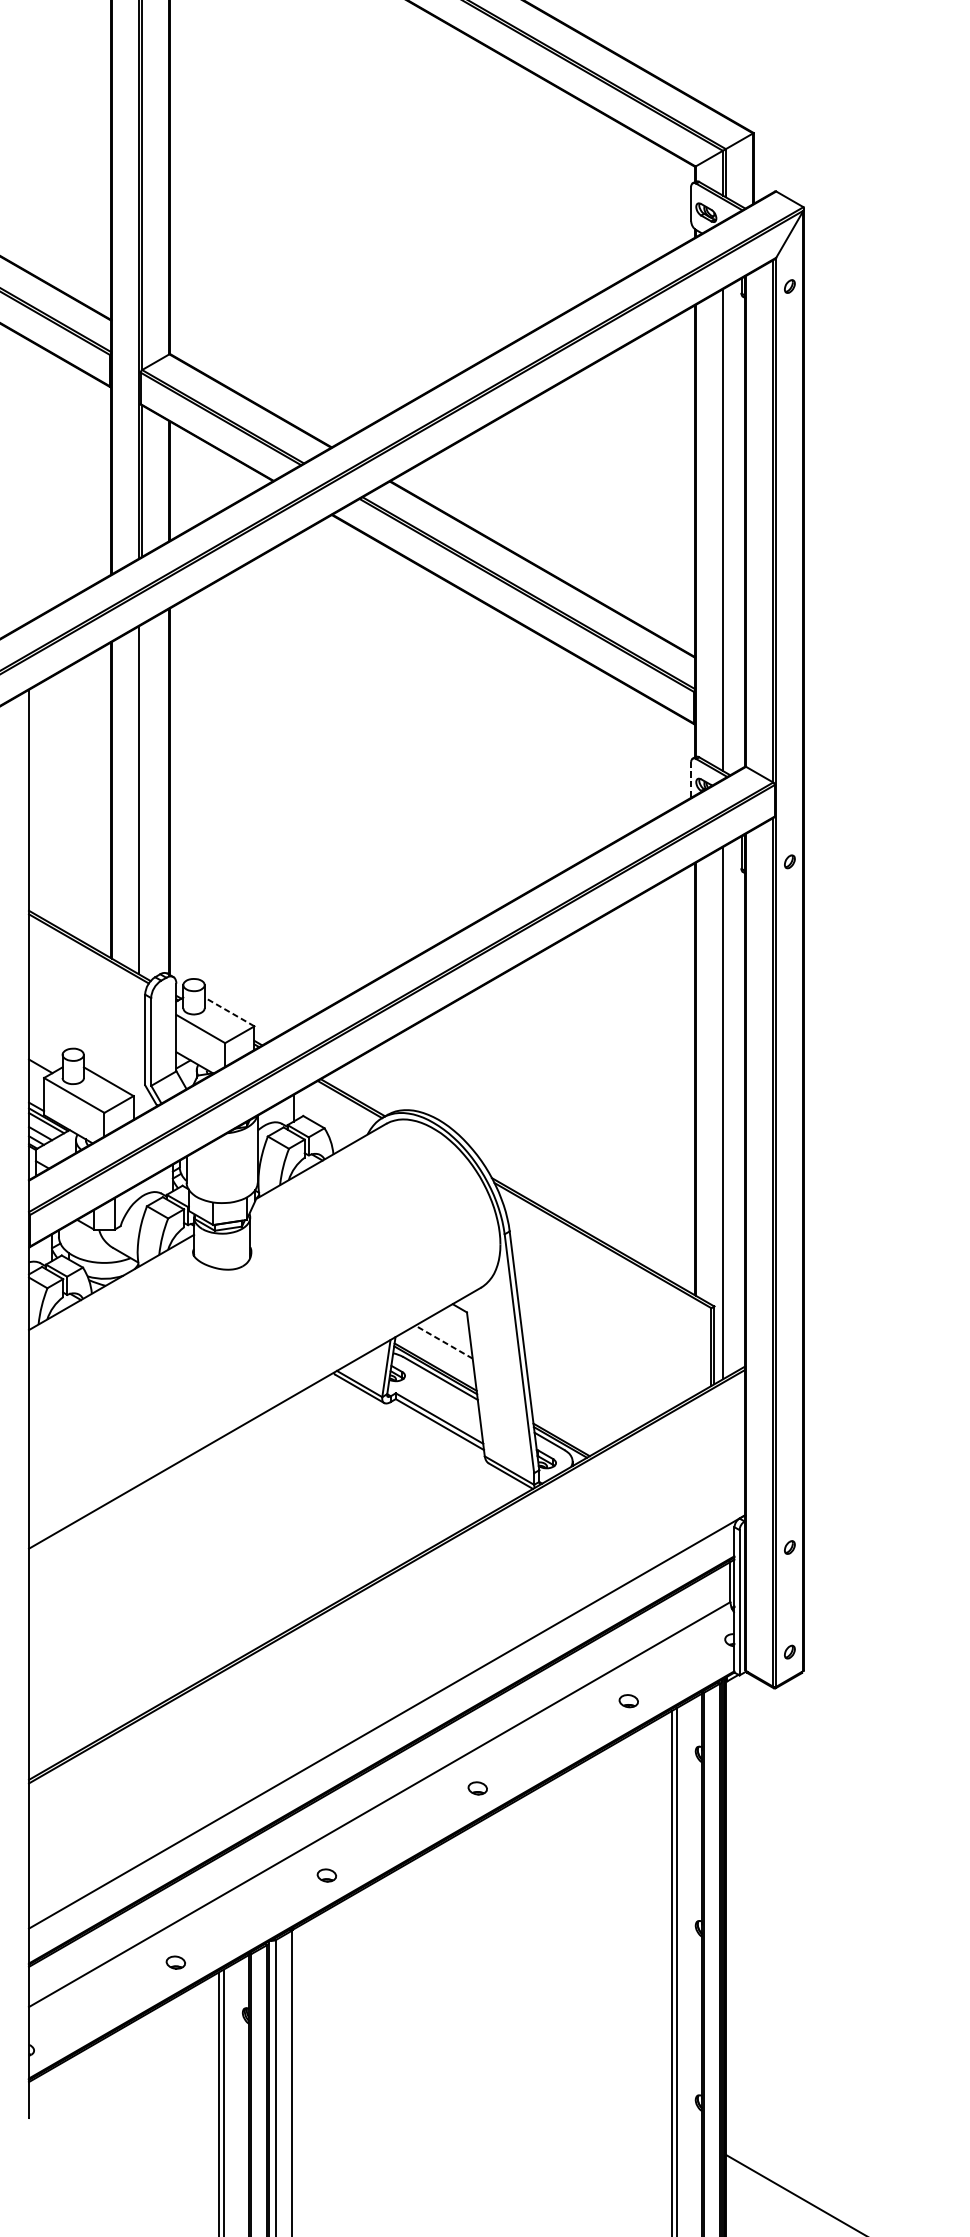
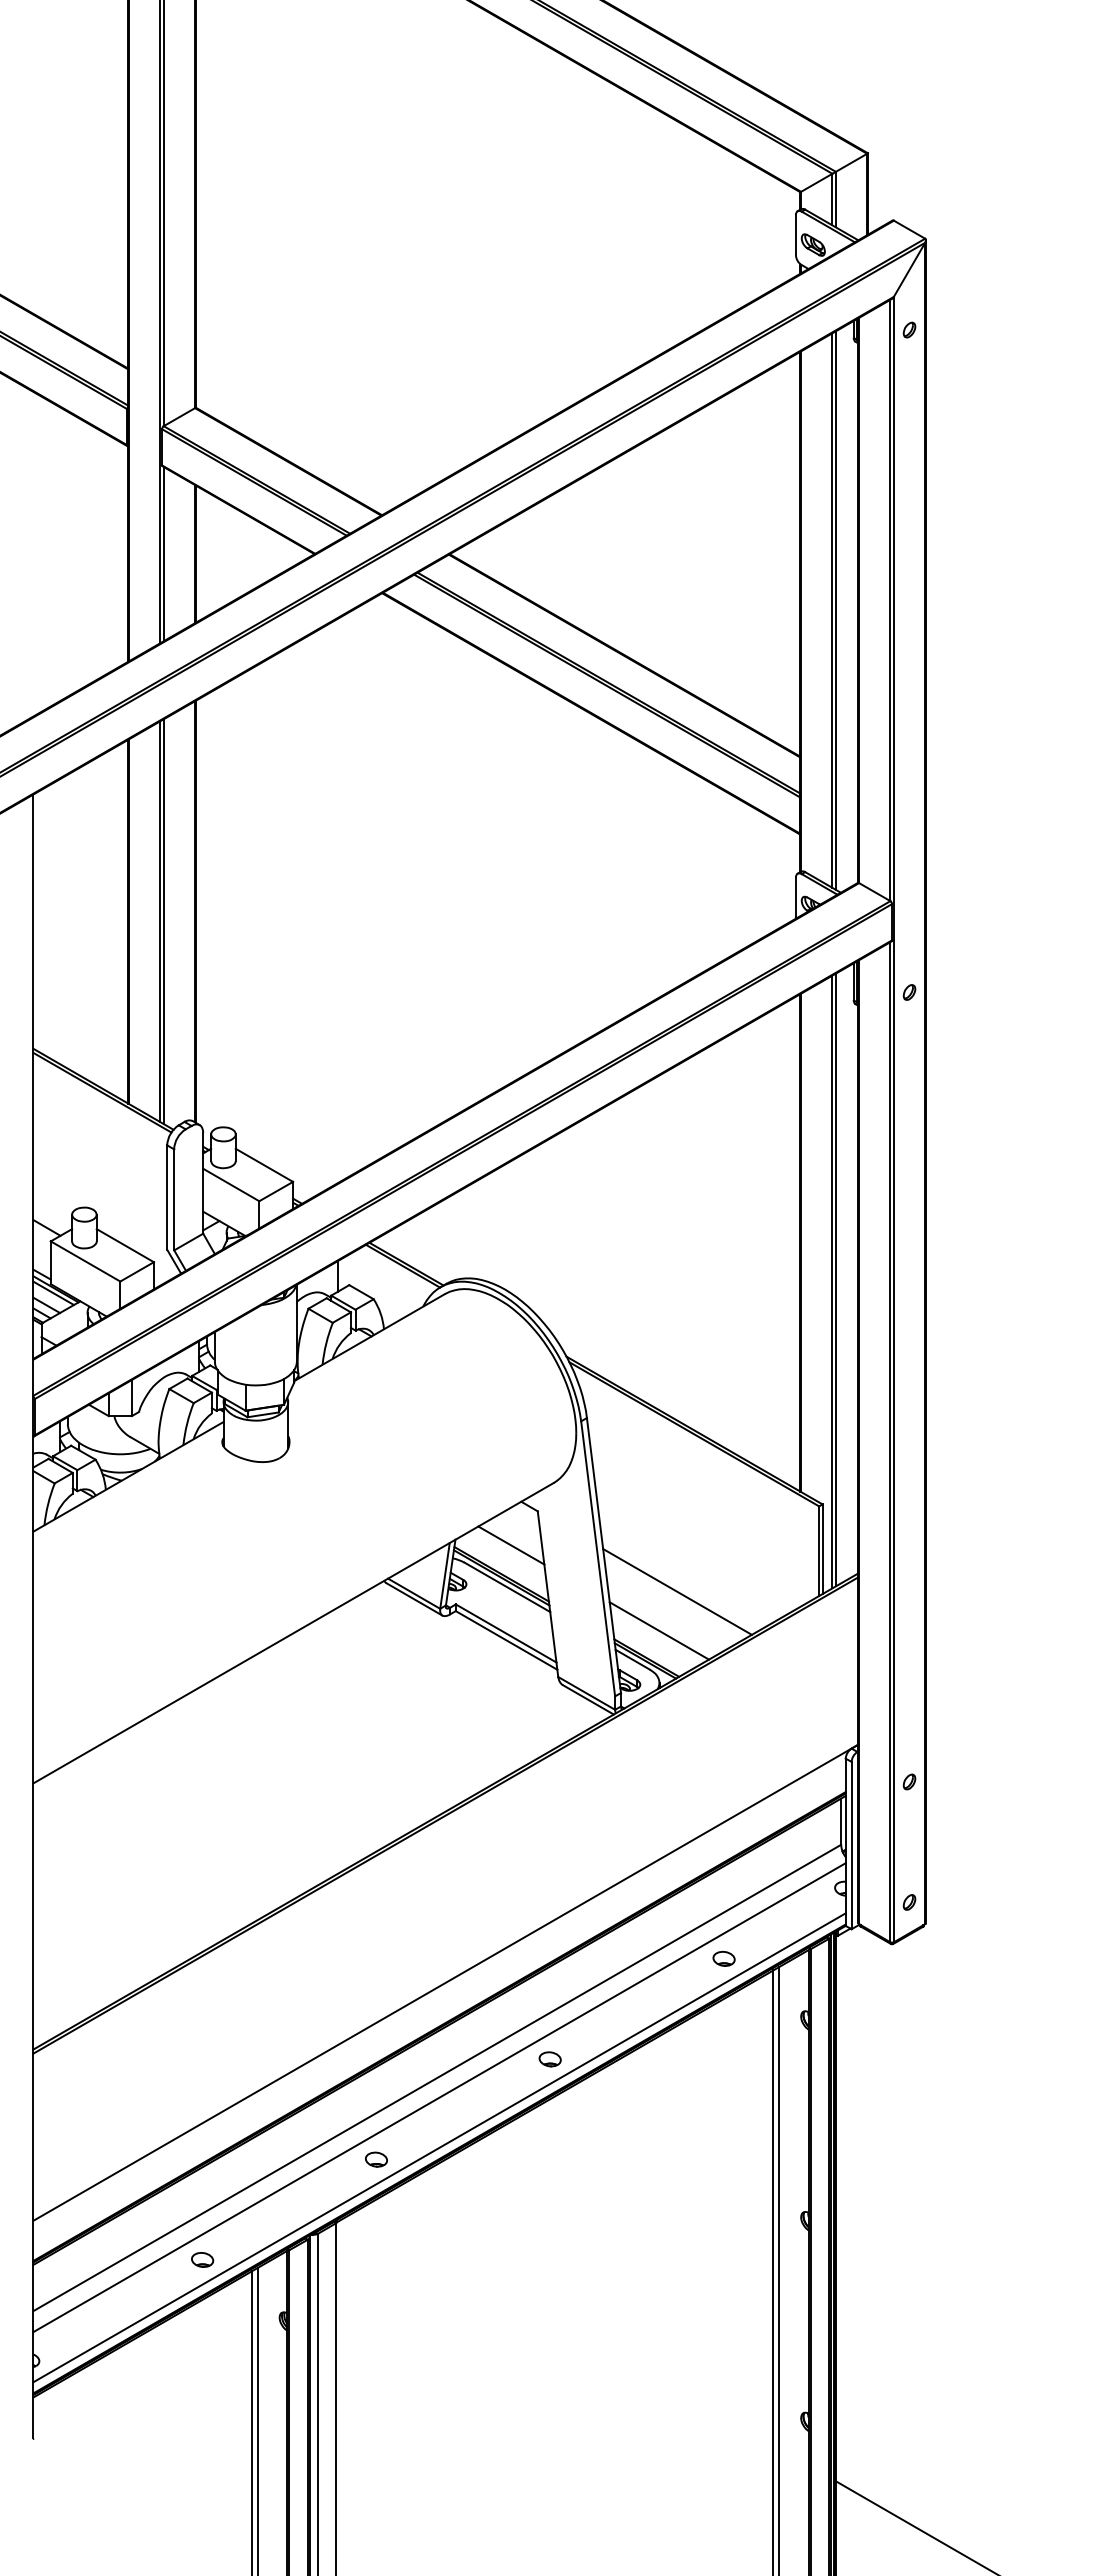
line: (725, 530) -> (835, 610), added
line: (690, 779) -> (795, 897), dashed -> solid
line: (141, 800) -> (163, 921), added
line: (228, 1012) -> (263, 1165), dashed -> solid
line: (725, 1111) -> (835, 1279), added
line: (444, 1342) -> (511, 1545), dashed -> solid
line: (588, 1382) -> (677, 1591), added
line: (572, 1415) -> (659, 1630), added
line: (381, 1821) -> (439, 2097), added
line: (381, 1864) -> (439, 2147), added

